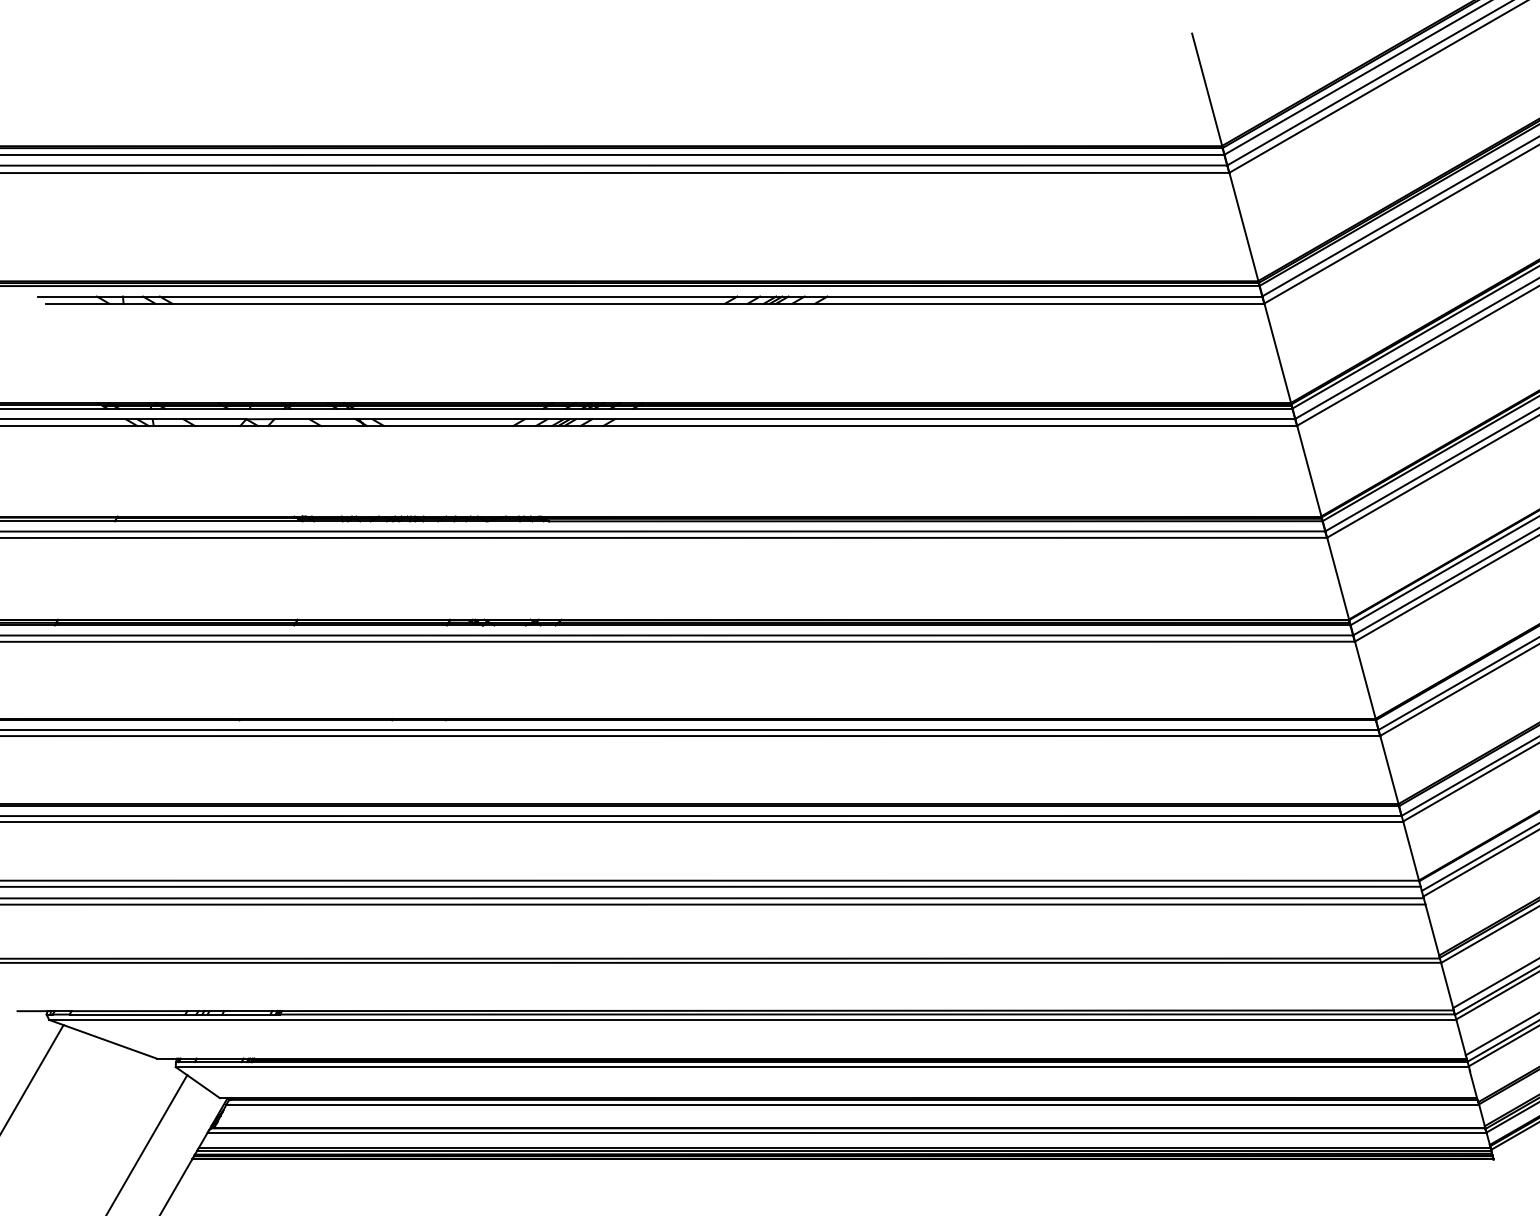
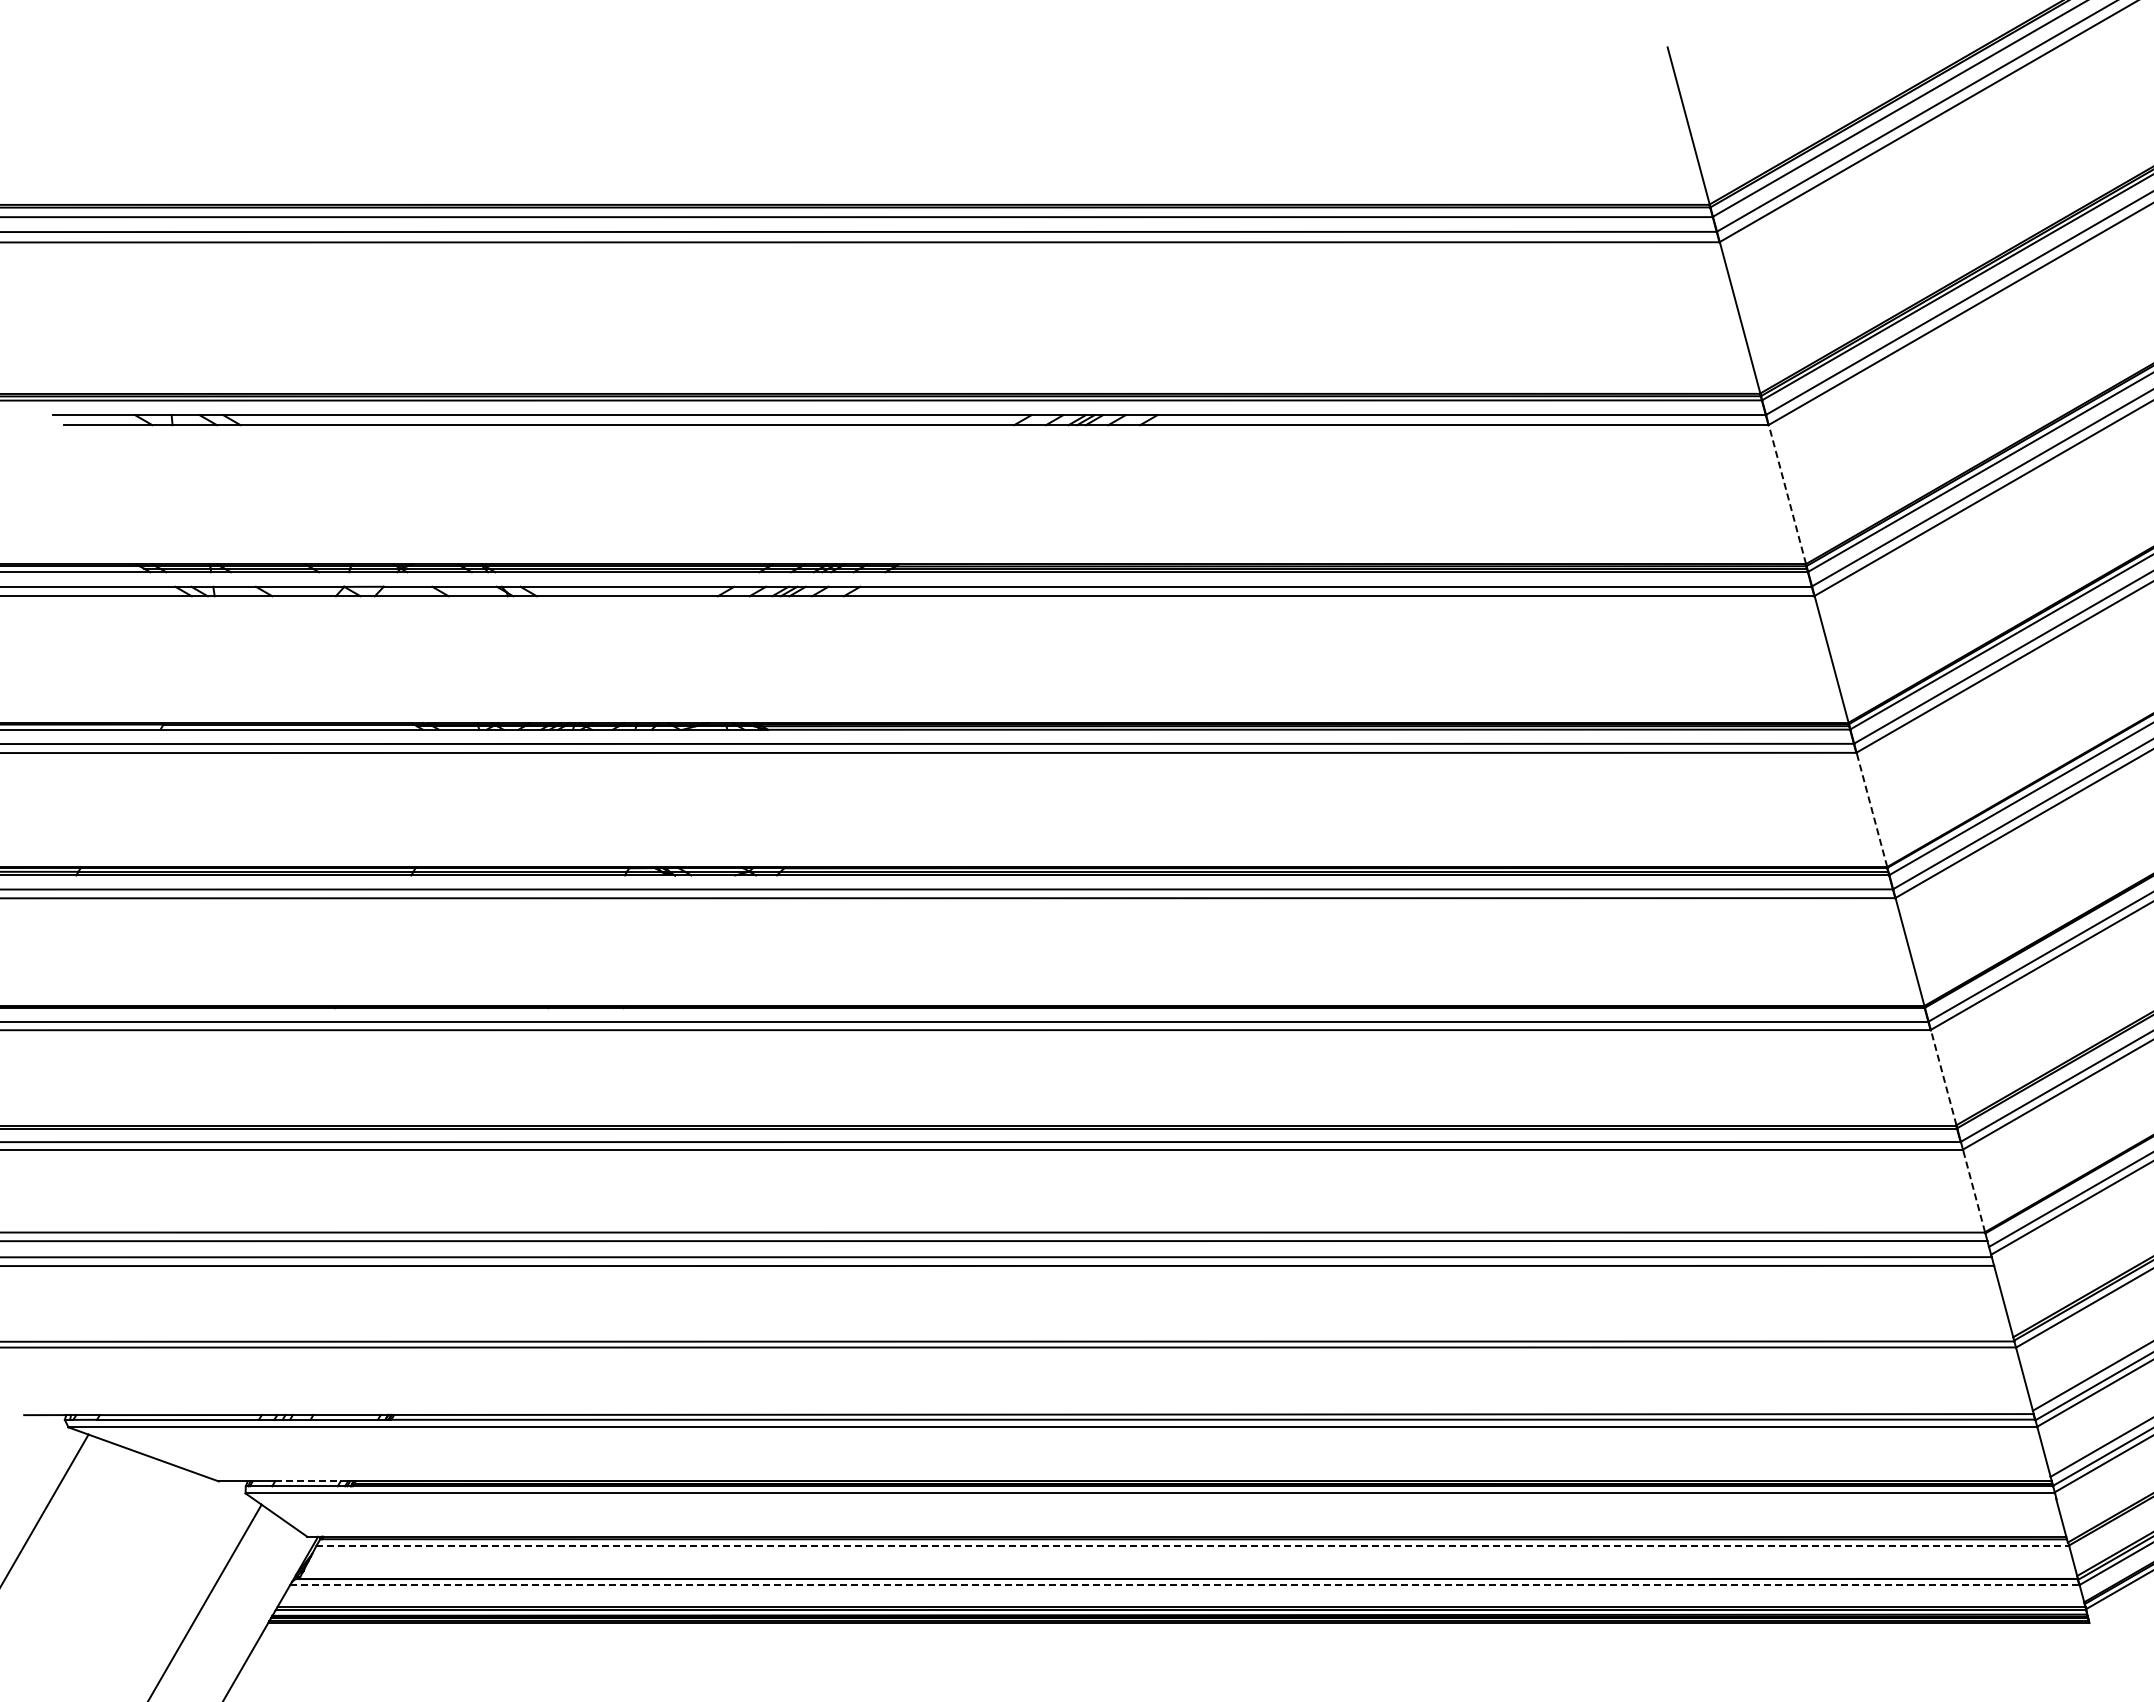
line: (1277, 353) -> (1787, 494), solid -> dashed
line: (1337, 578) -> (1871, 809), solid -> dashed
line: (1389, 769) -> (1943, 1077), solid -> dashed
line: (1411, 851) -> (1974, 1191), solid -> dashed
line: (220, 1058) -> (307, 1481), solid -> dashed
line: (853, 1105) -> (1193, 1546), solid -> dashed
line: (846, 1132) -> (1184, 1585), solid -> dashed

